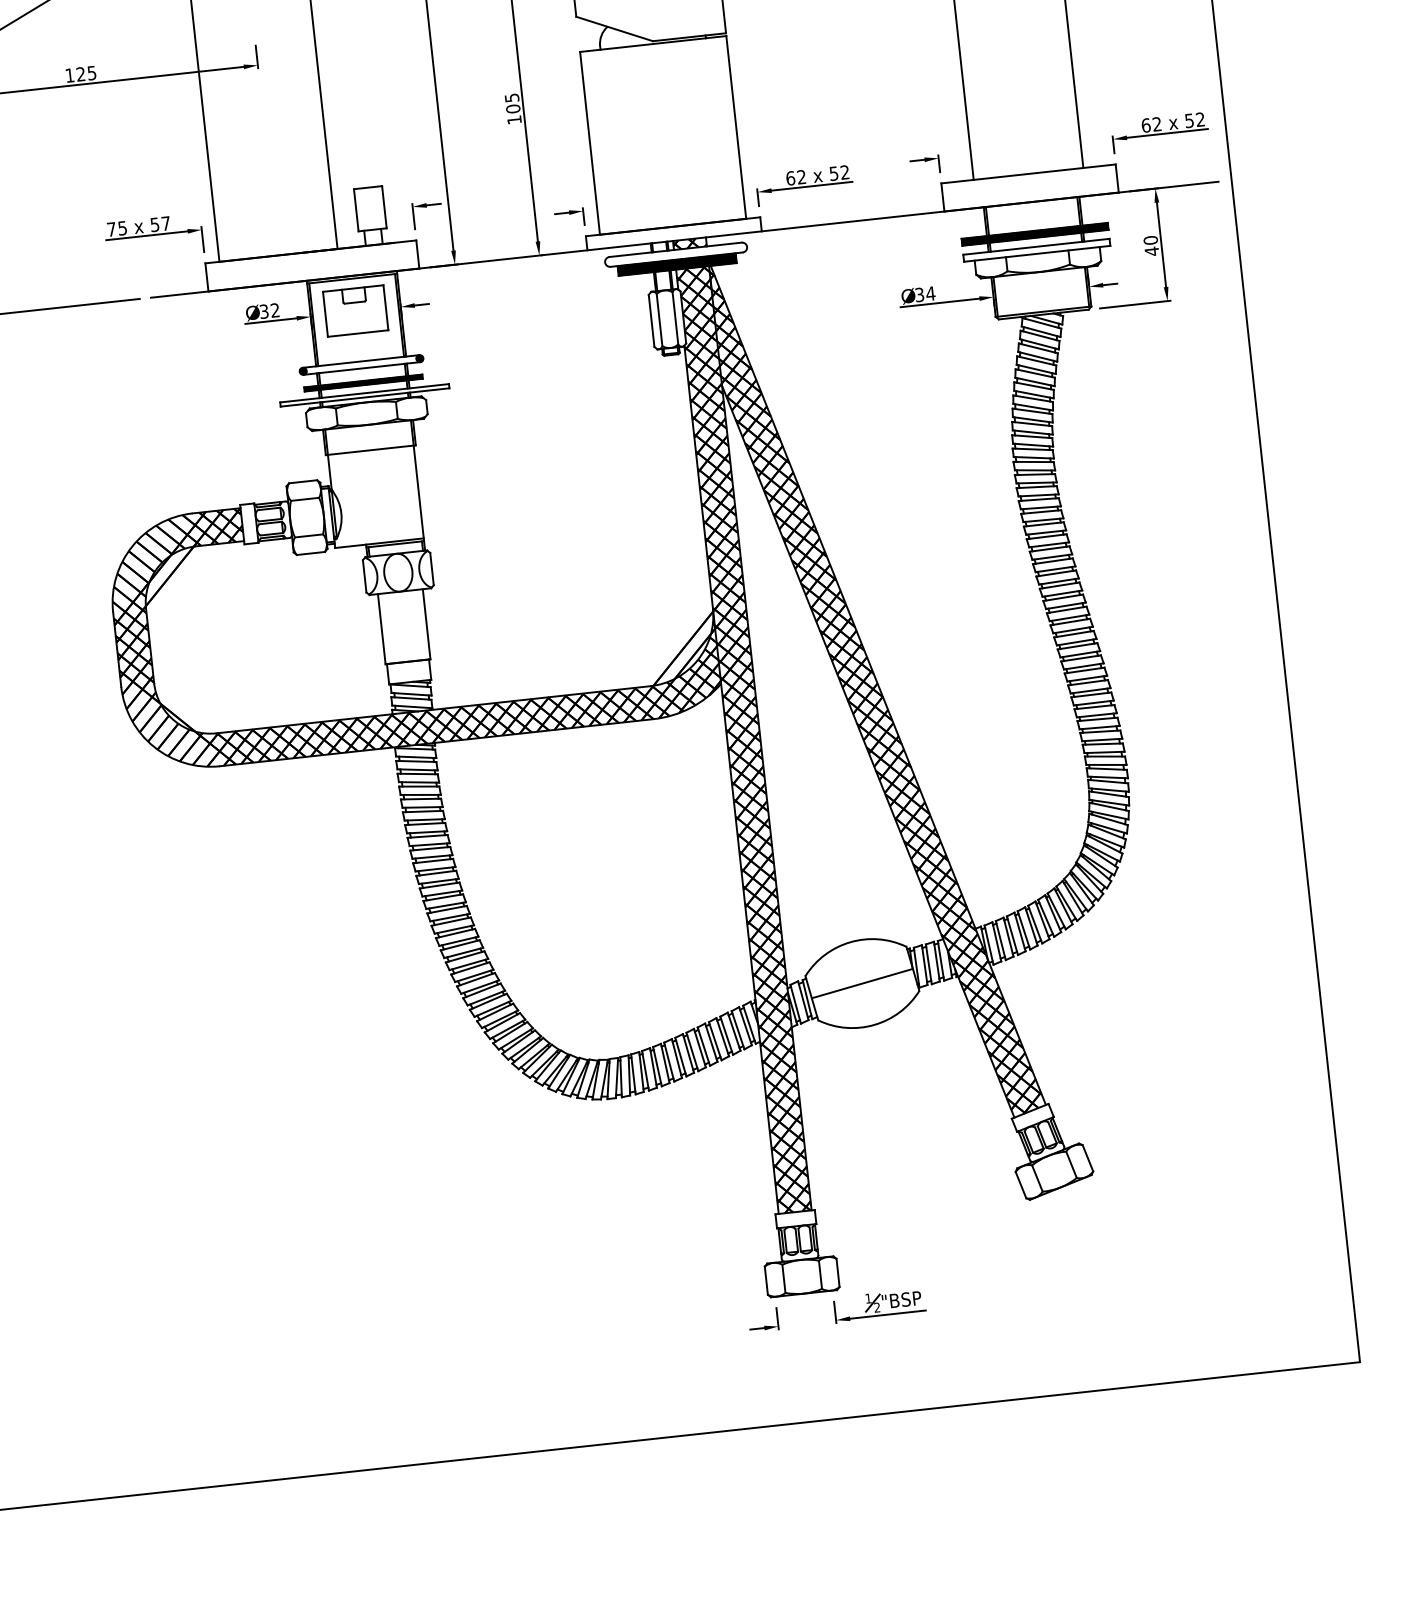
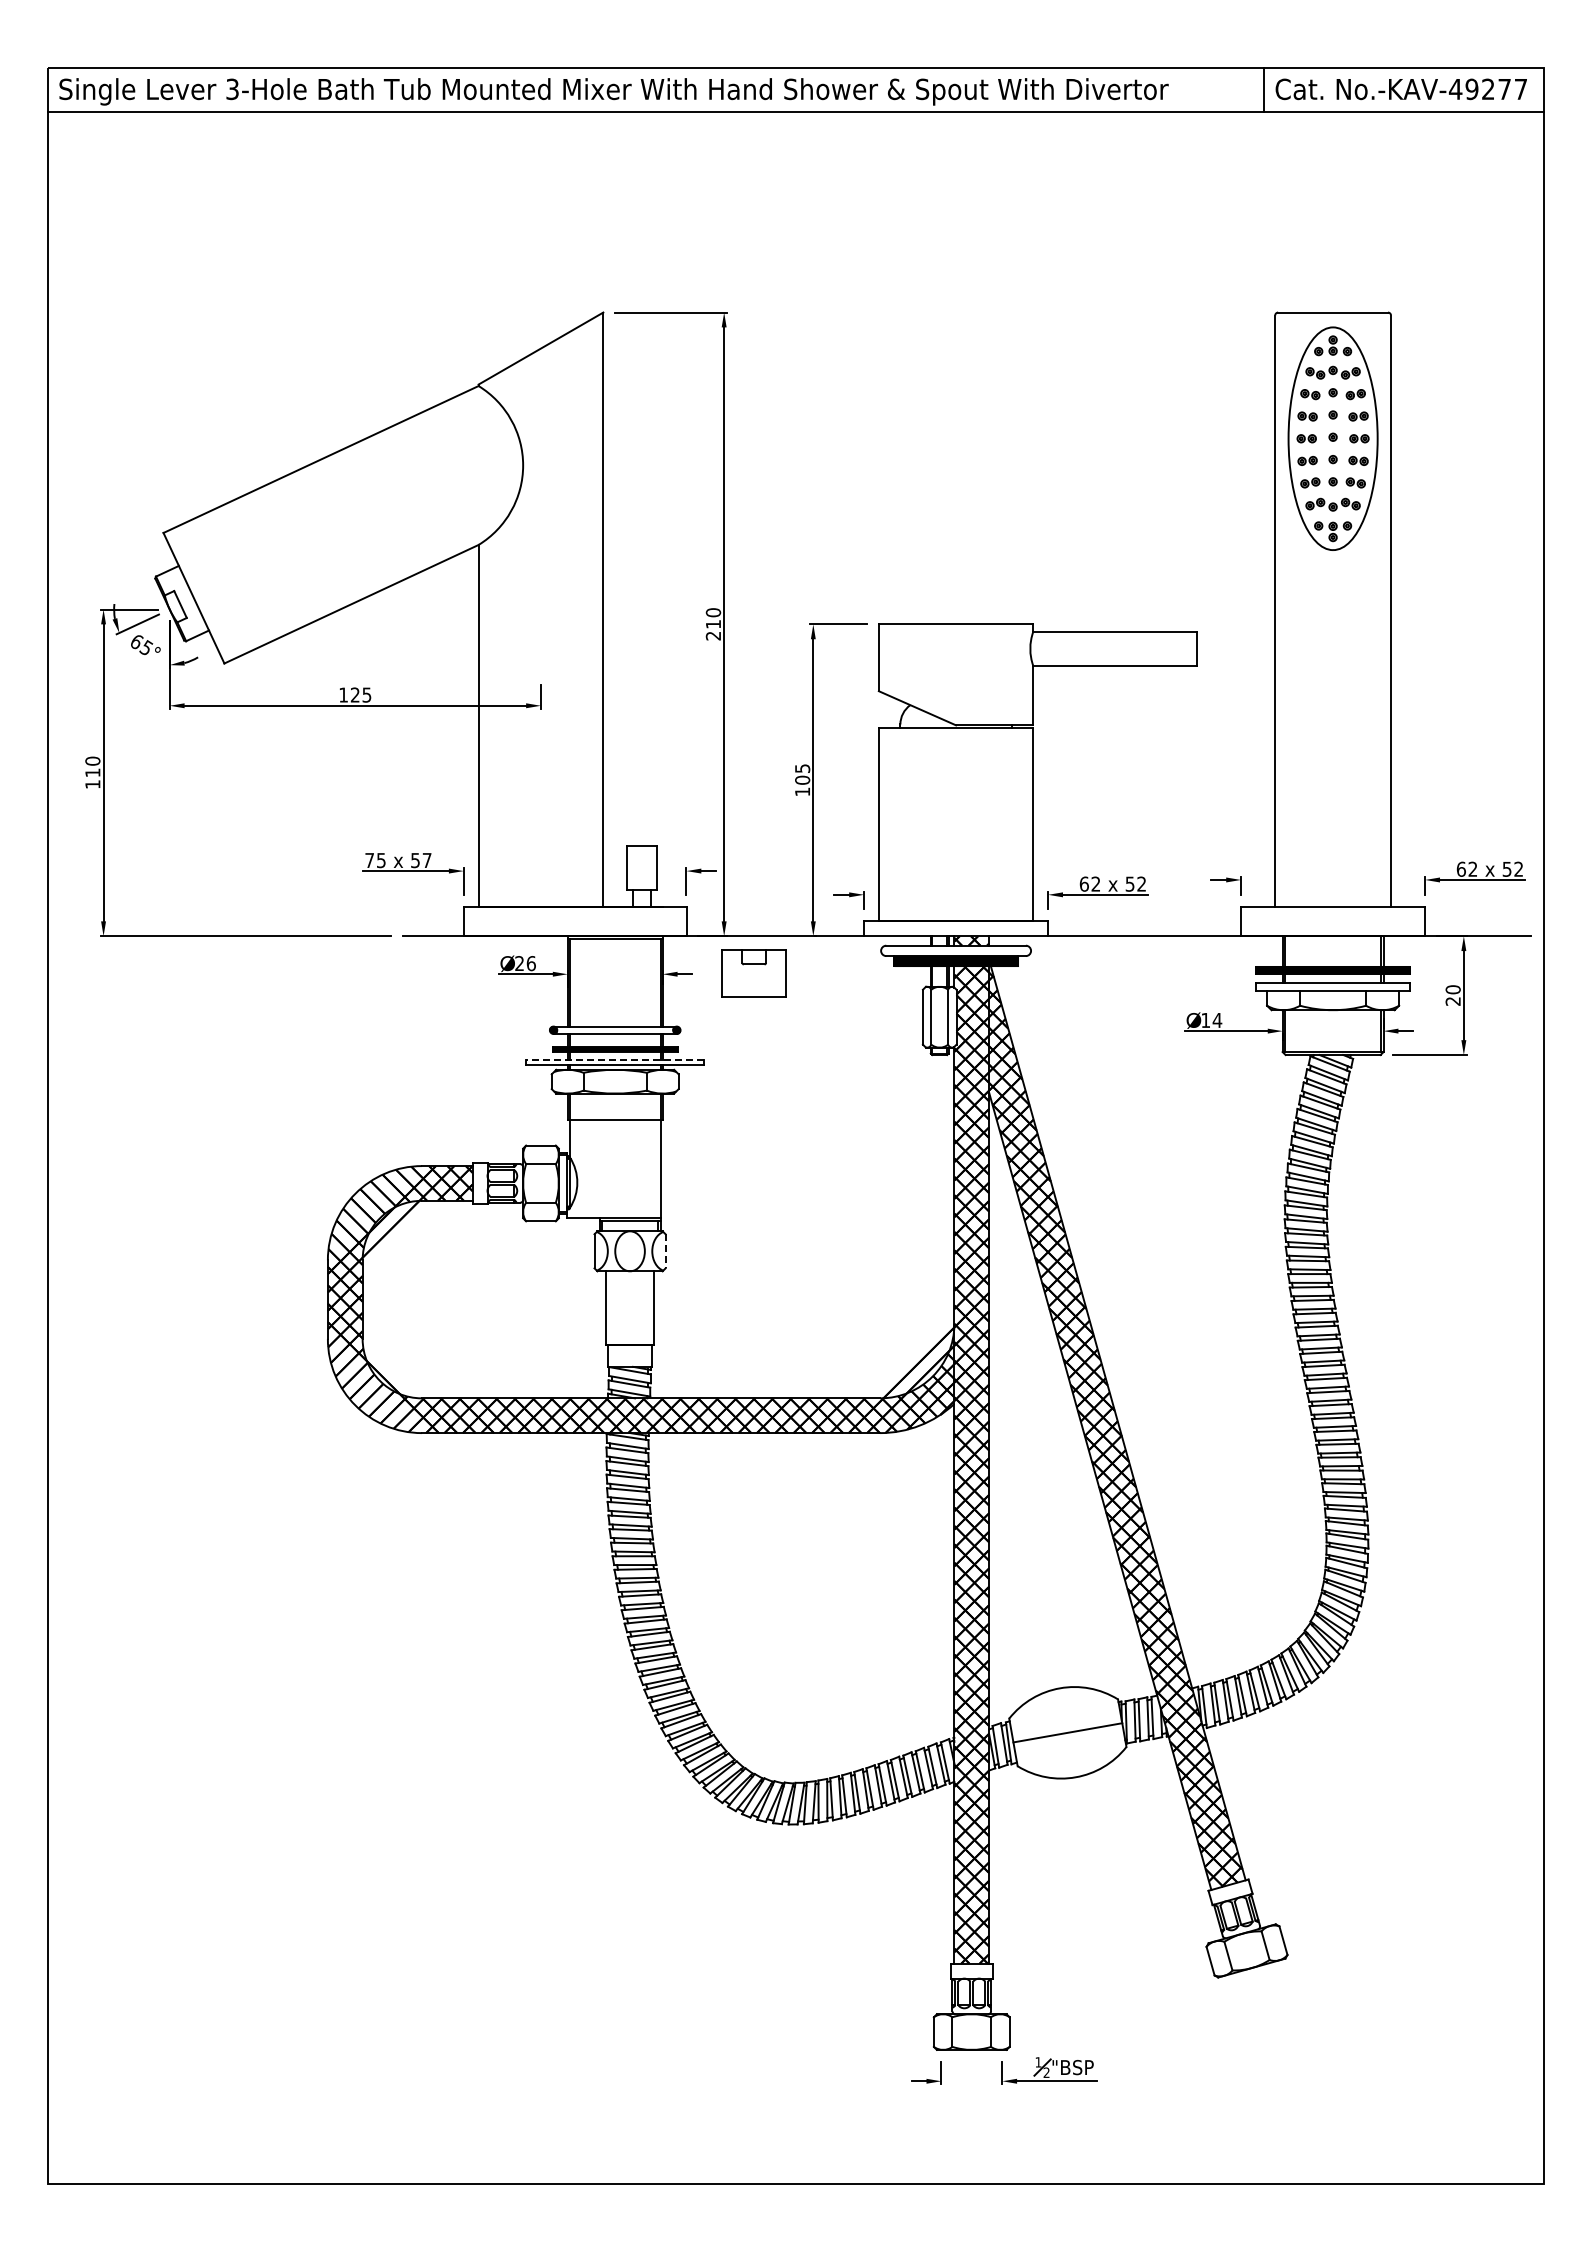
text: (1151, 251) -> (1452, 1001), 40 -> 20
text: (919, 294) -> (1205, 1020), 34 -> 14
text: (269, 310) -> (525, 963), 32 -> 26
part: (355, 311) -> (753, 973), moved
line: (363, 393) -> (614, 1060), solid -> dashed
line: (431, 569) -> (665, 1251), solid -> dashed

